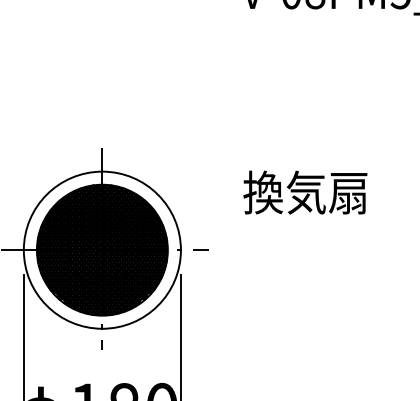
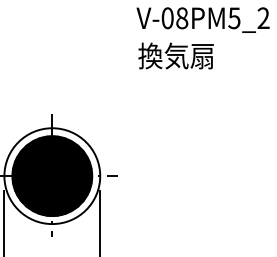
text: (304, 191) -> (175, 55), moved

